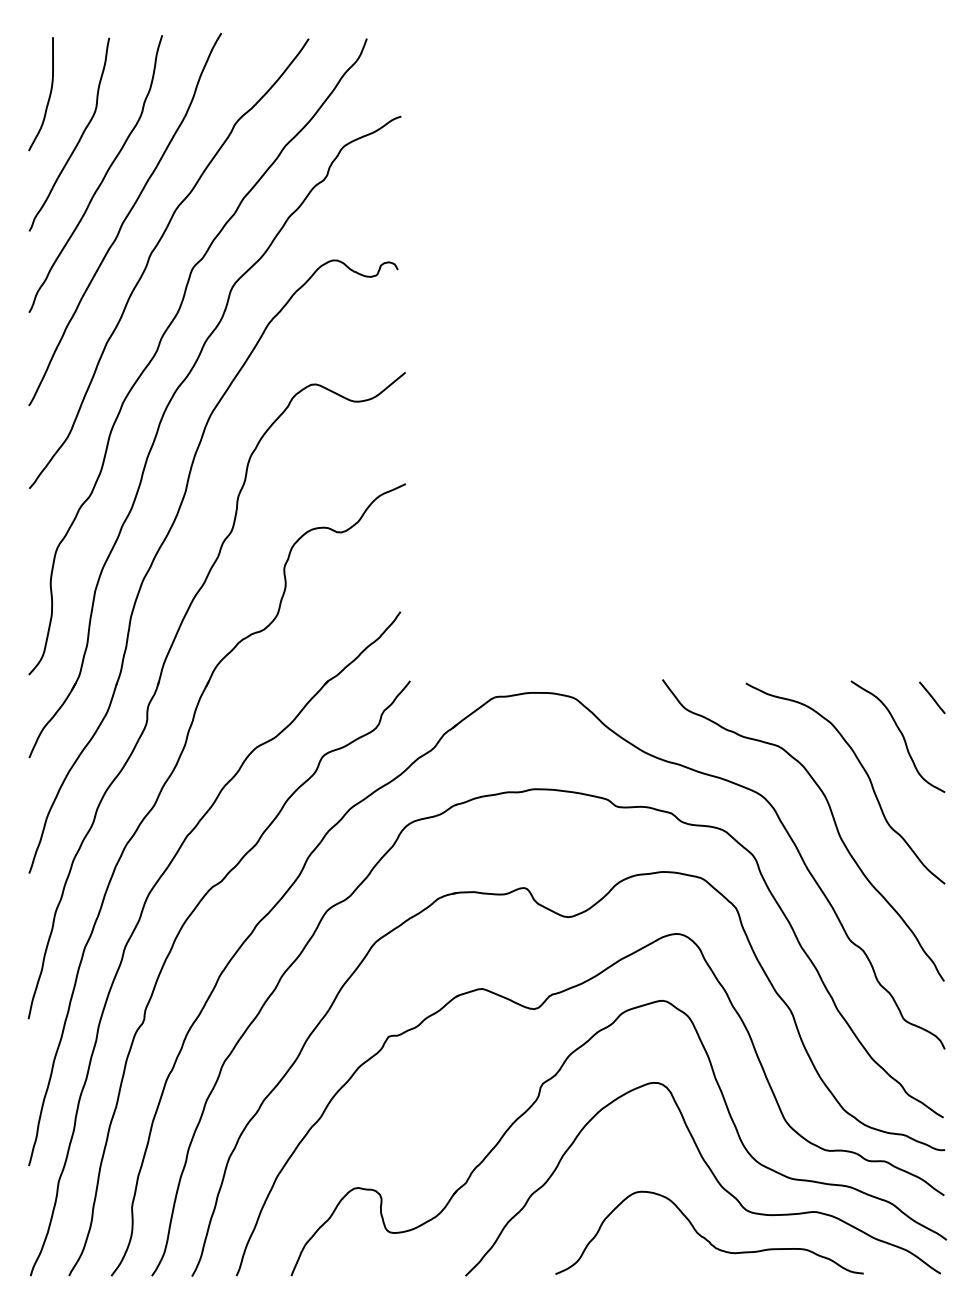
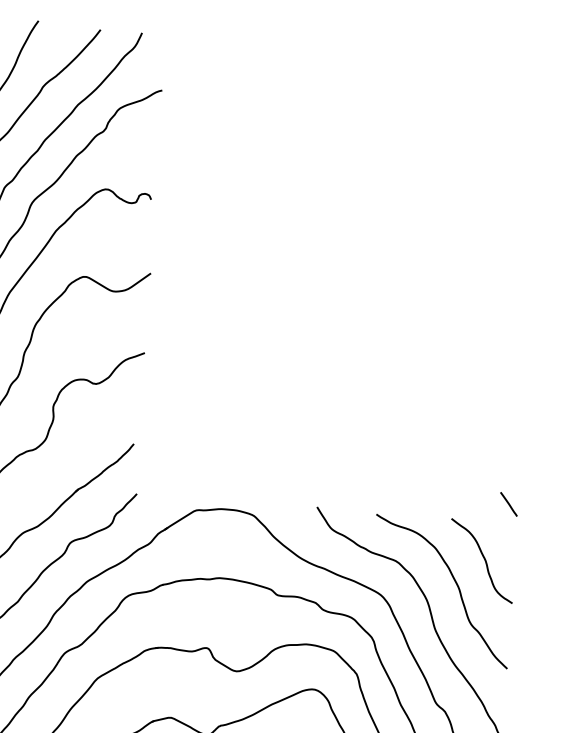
line: (932, 697) -> (509, 504), moved

